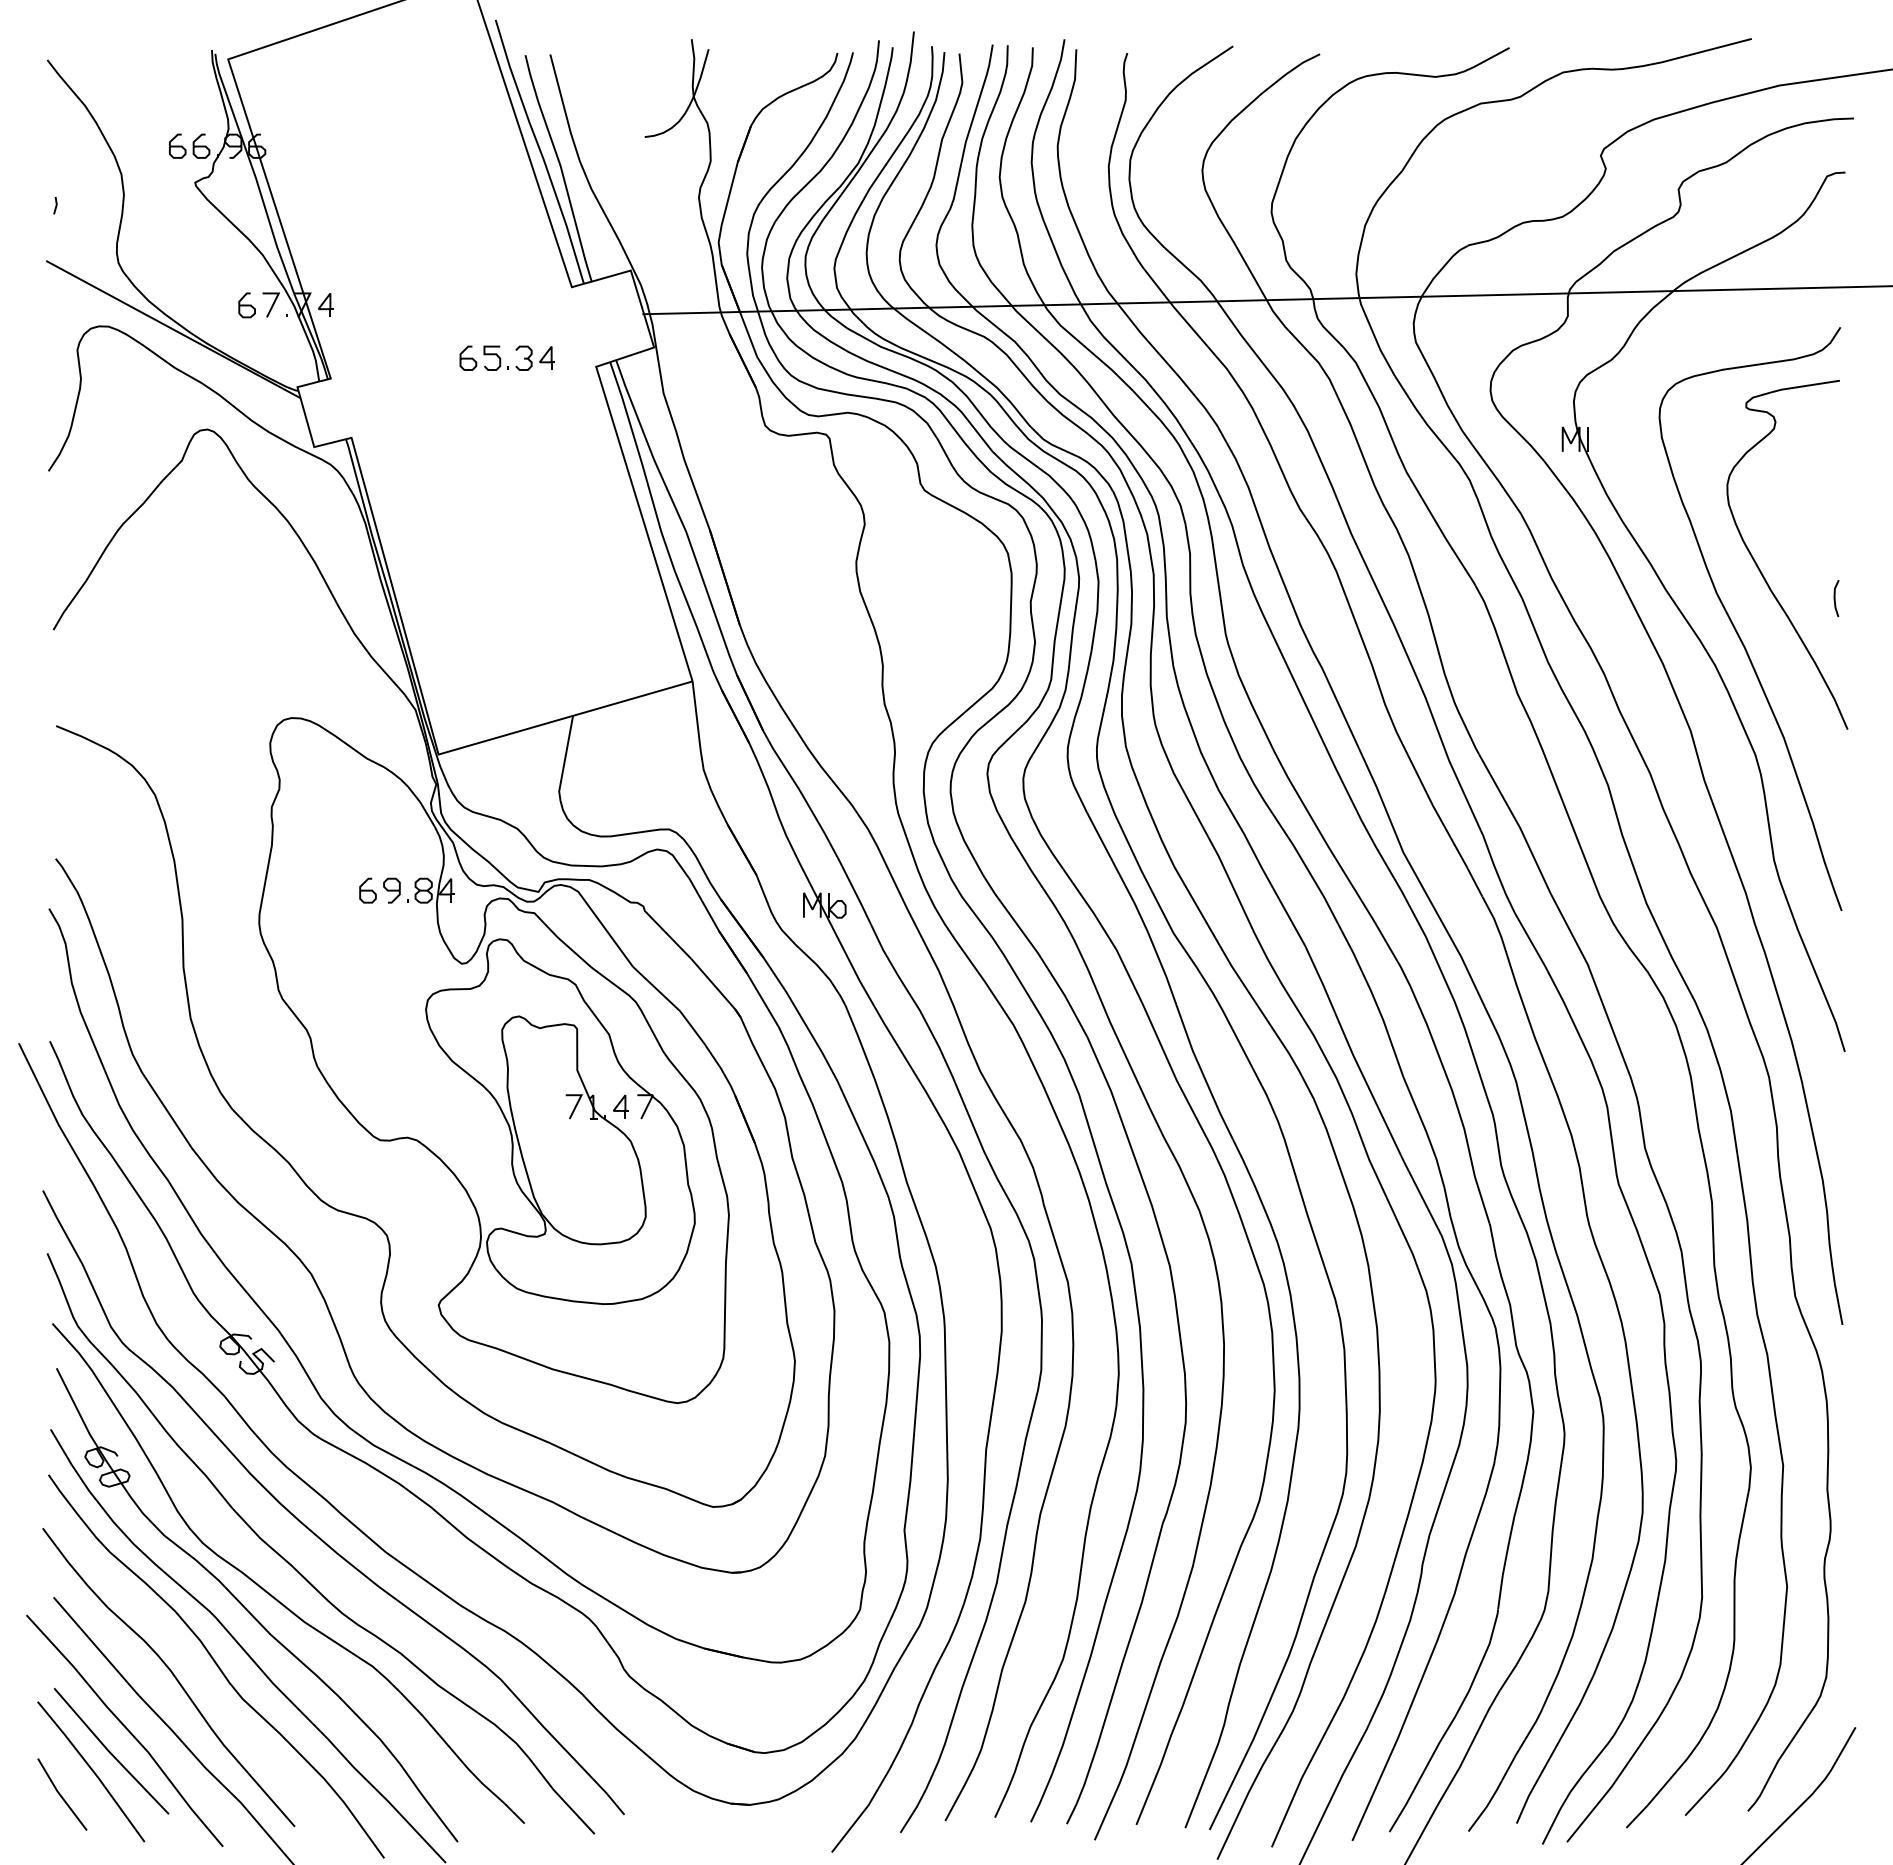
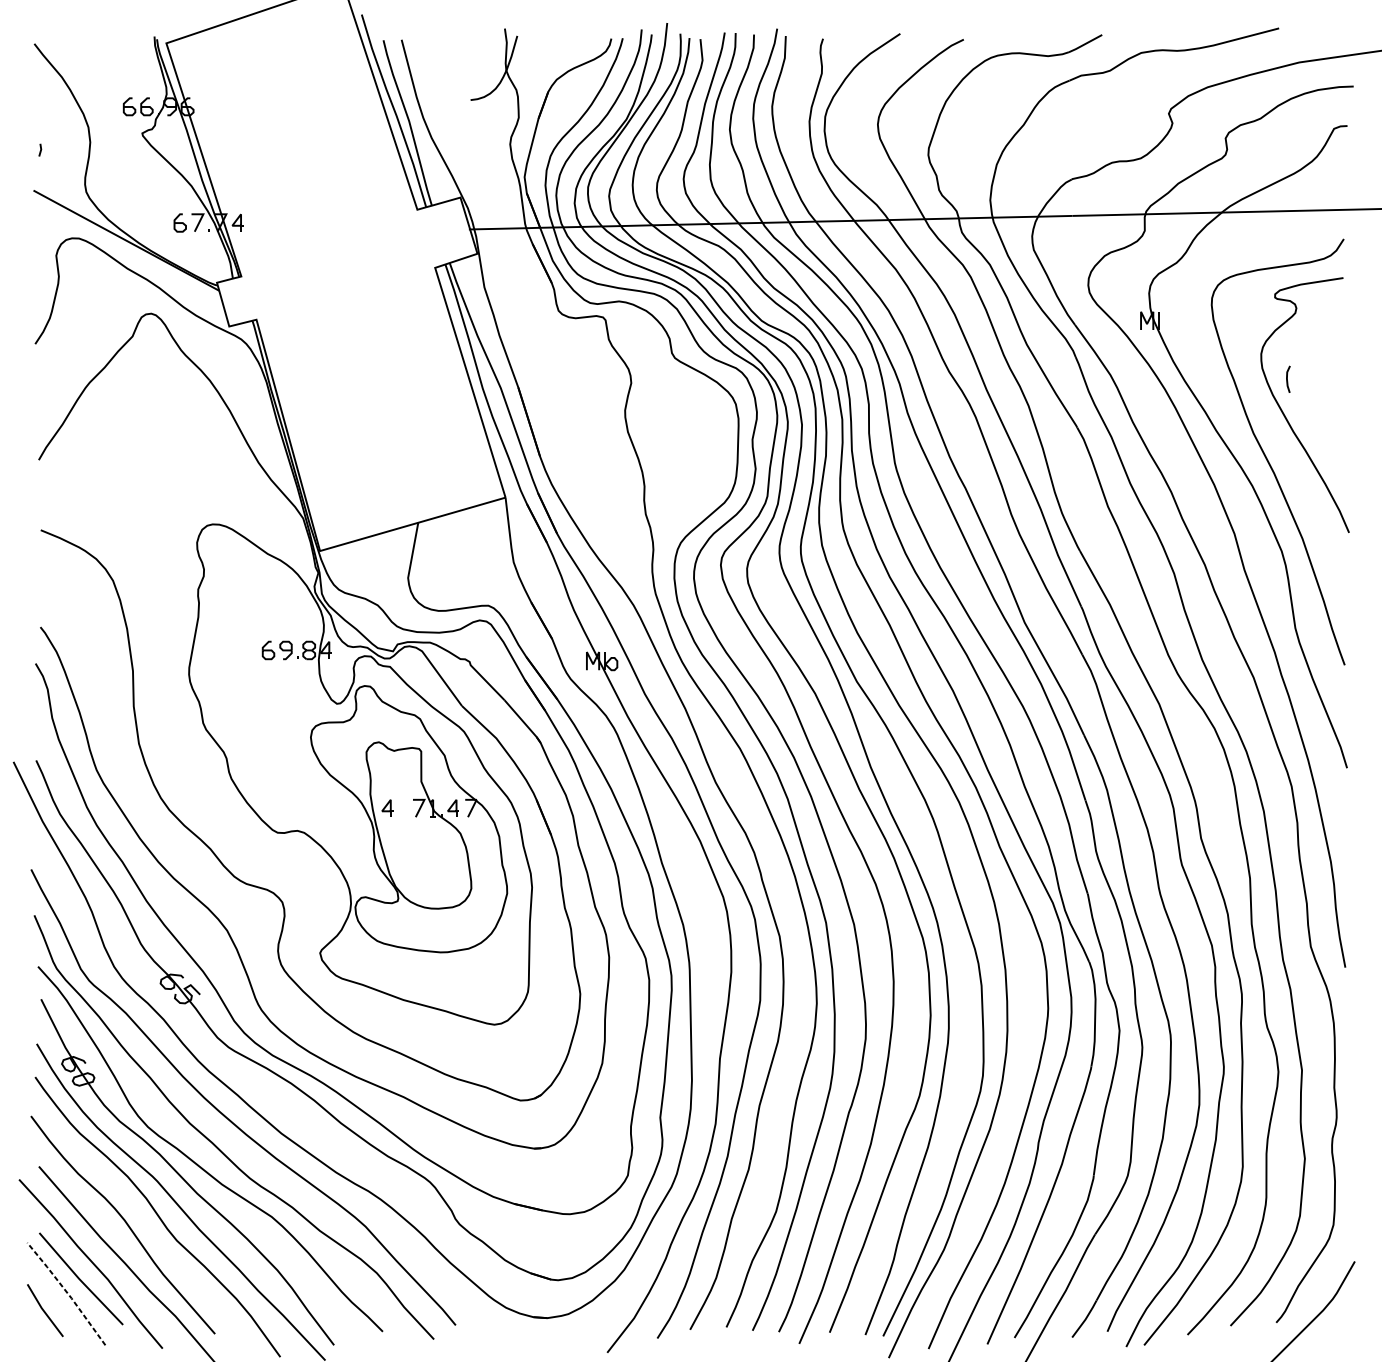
part: (506, 357) -> (369, 261), removed
line: (1835, 598) -> (1287, 379), moved
part: (530, 1106) -> (387, 808), added
line: (92, 1770) -> (67, 1292), solid -> dashed

